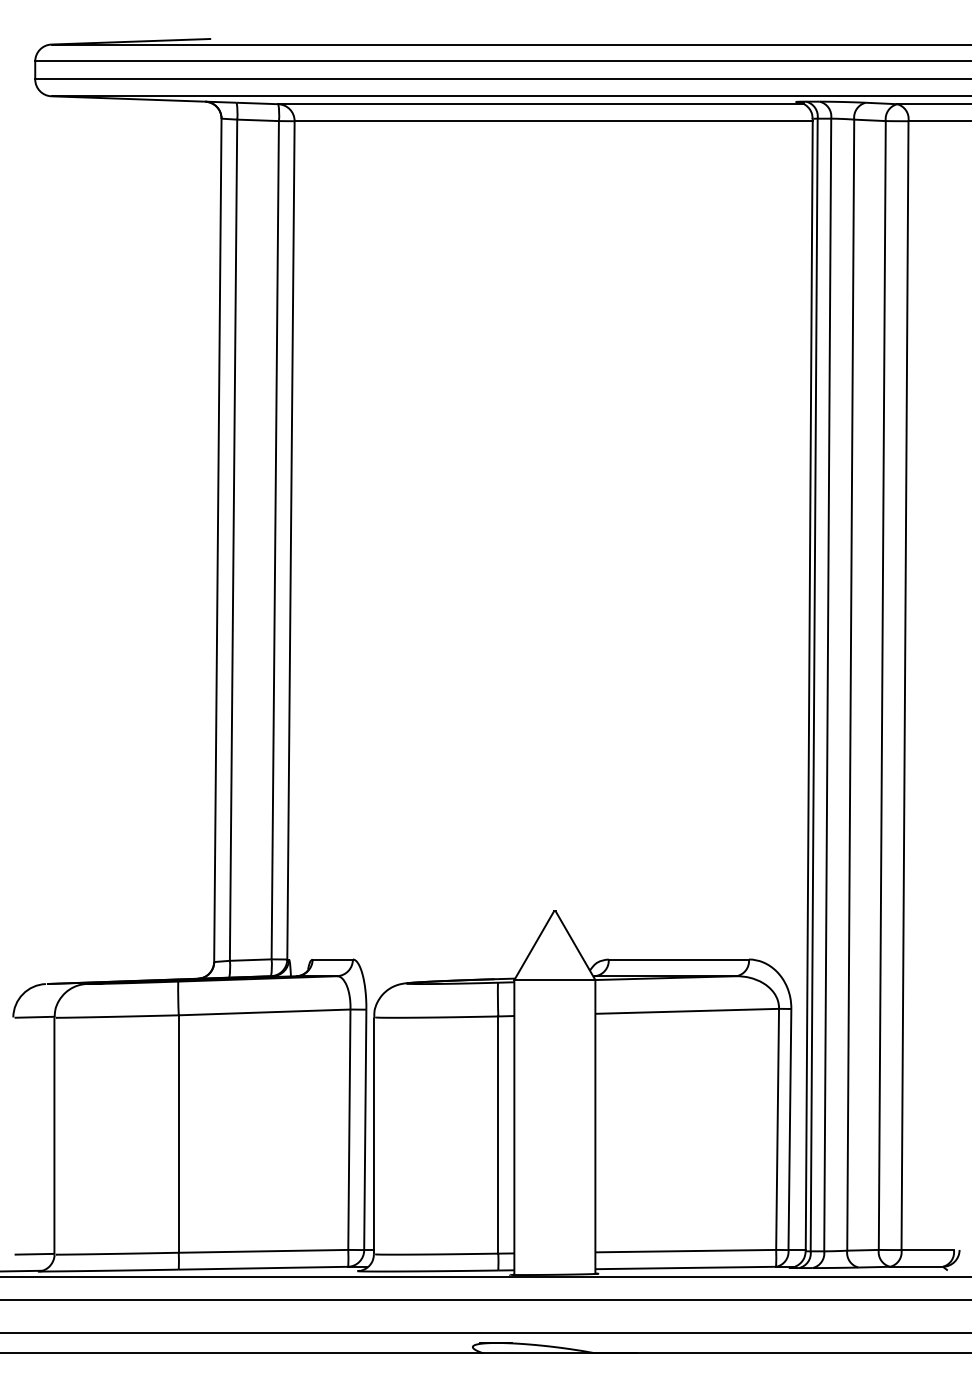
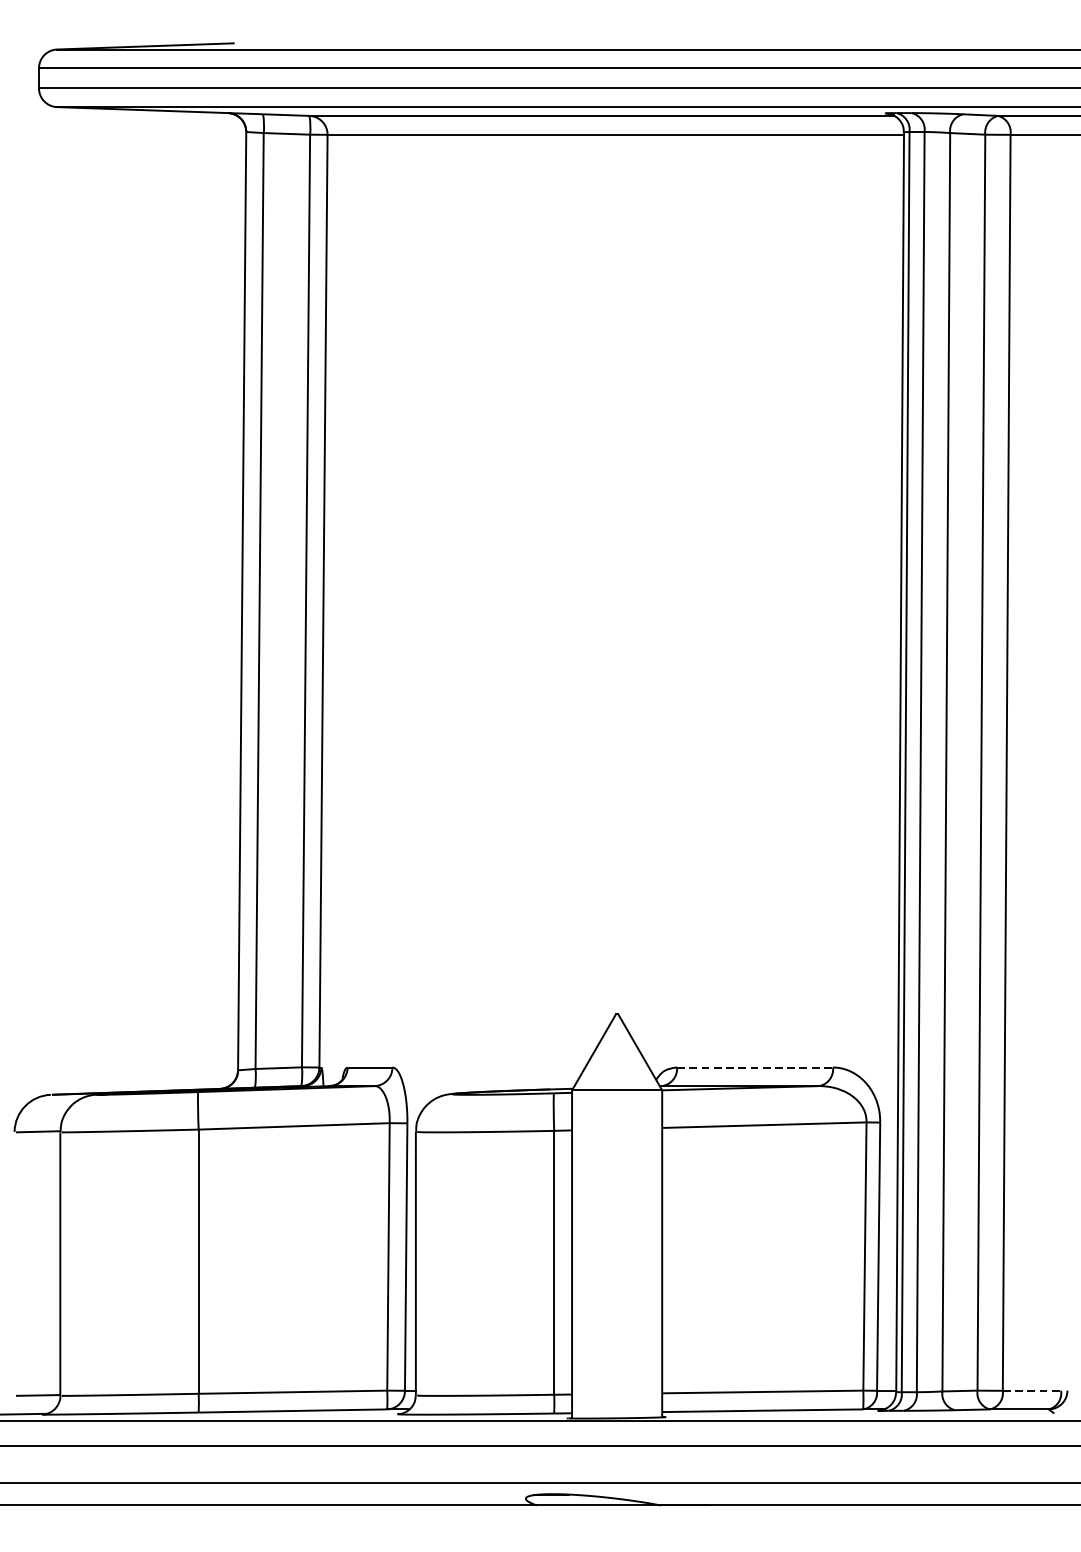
line: (679, 959) -> (755, 1067), solid -> dashed
line: (928, 1250) -> (1032, 1391), solid -> dashed

